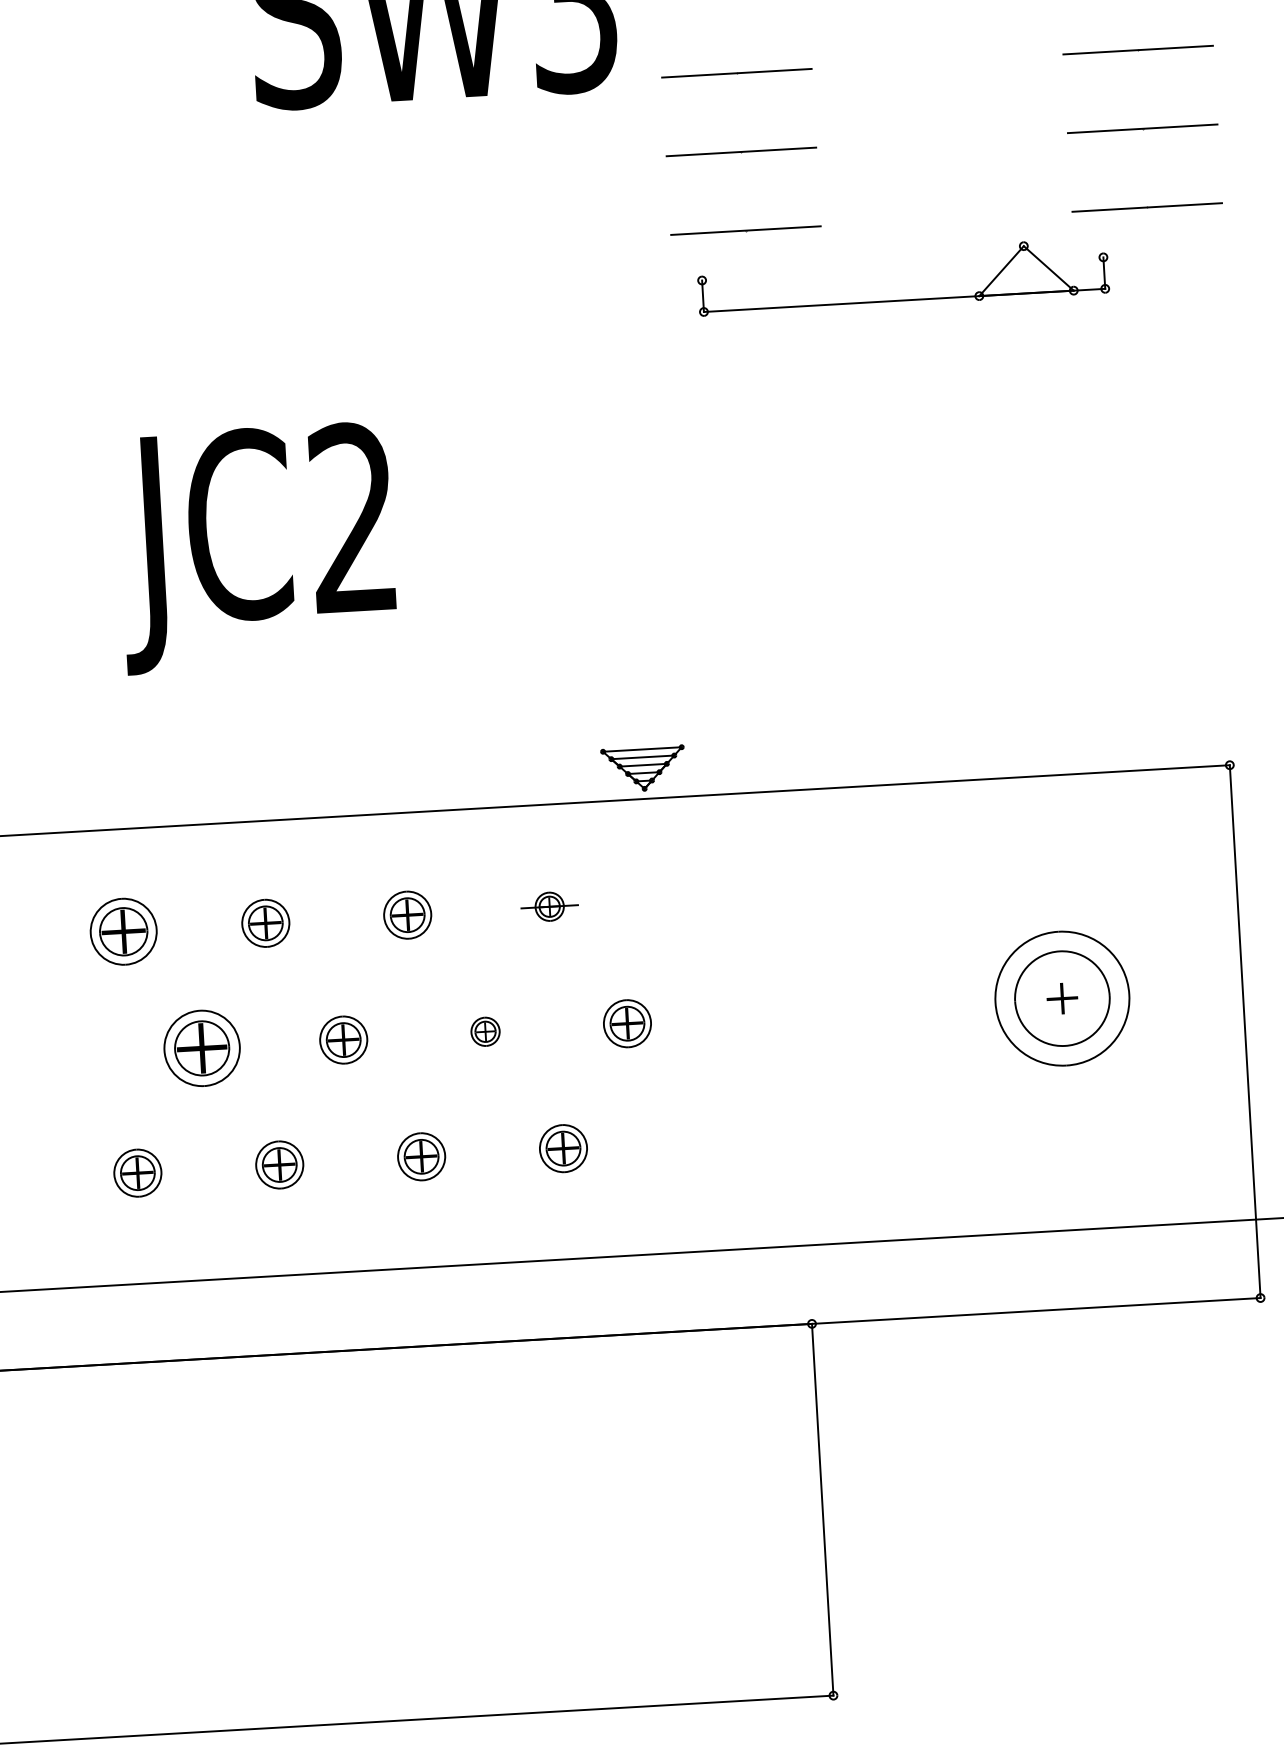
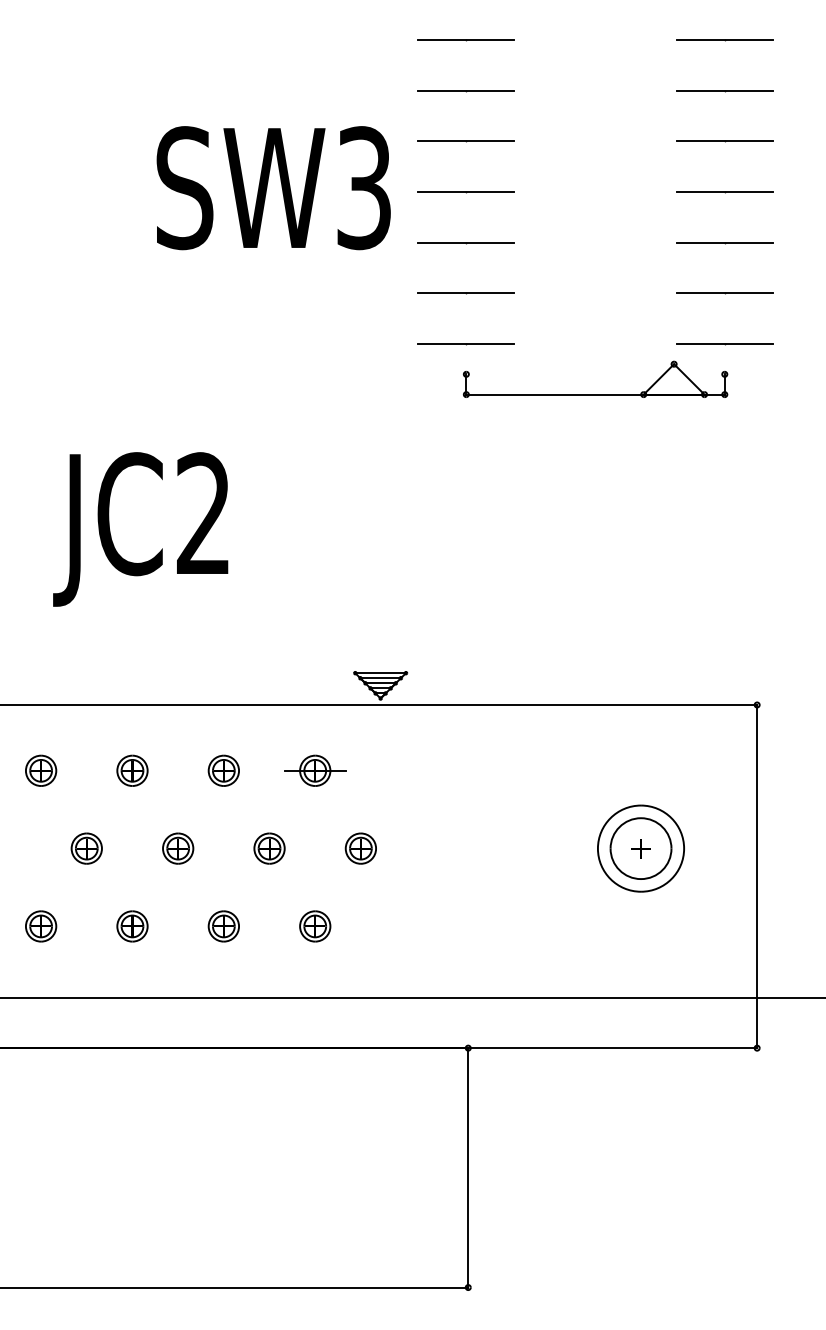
part: (904, 300) -> (595, 394), moved
part: (549, 906) -> (315, 770), size x1.67
part: (124, 930) -> (41, 770), size x0.71
part: (485, 1031) -> (269, 848), size x1.67
part: (201, 1048) -> (86, 848), size x0.62

